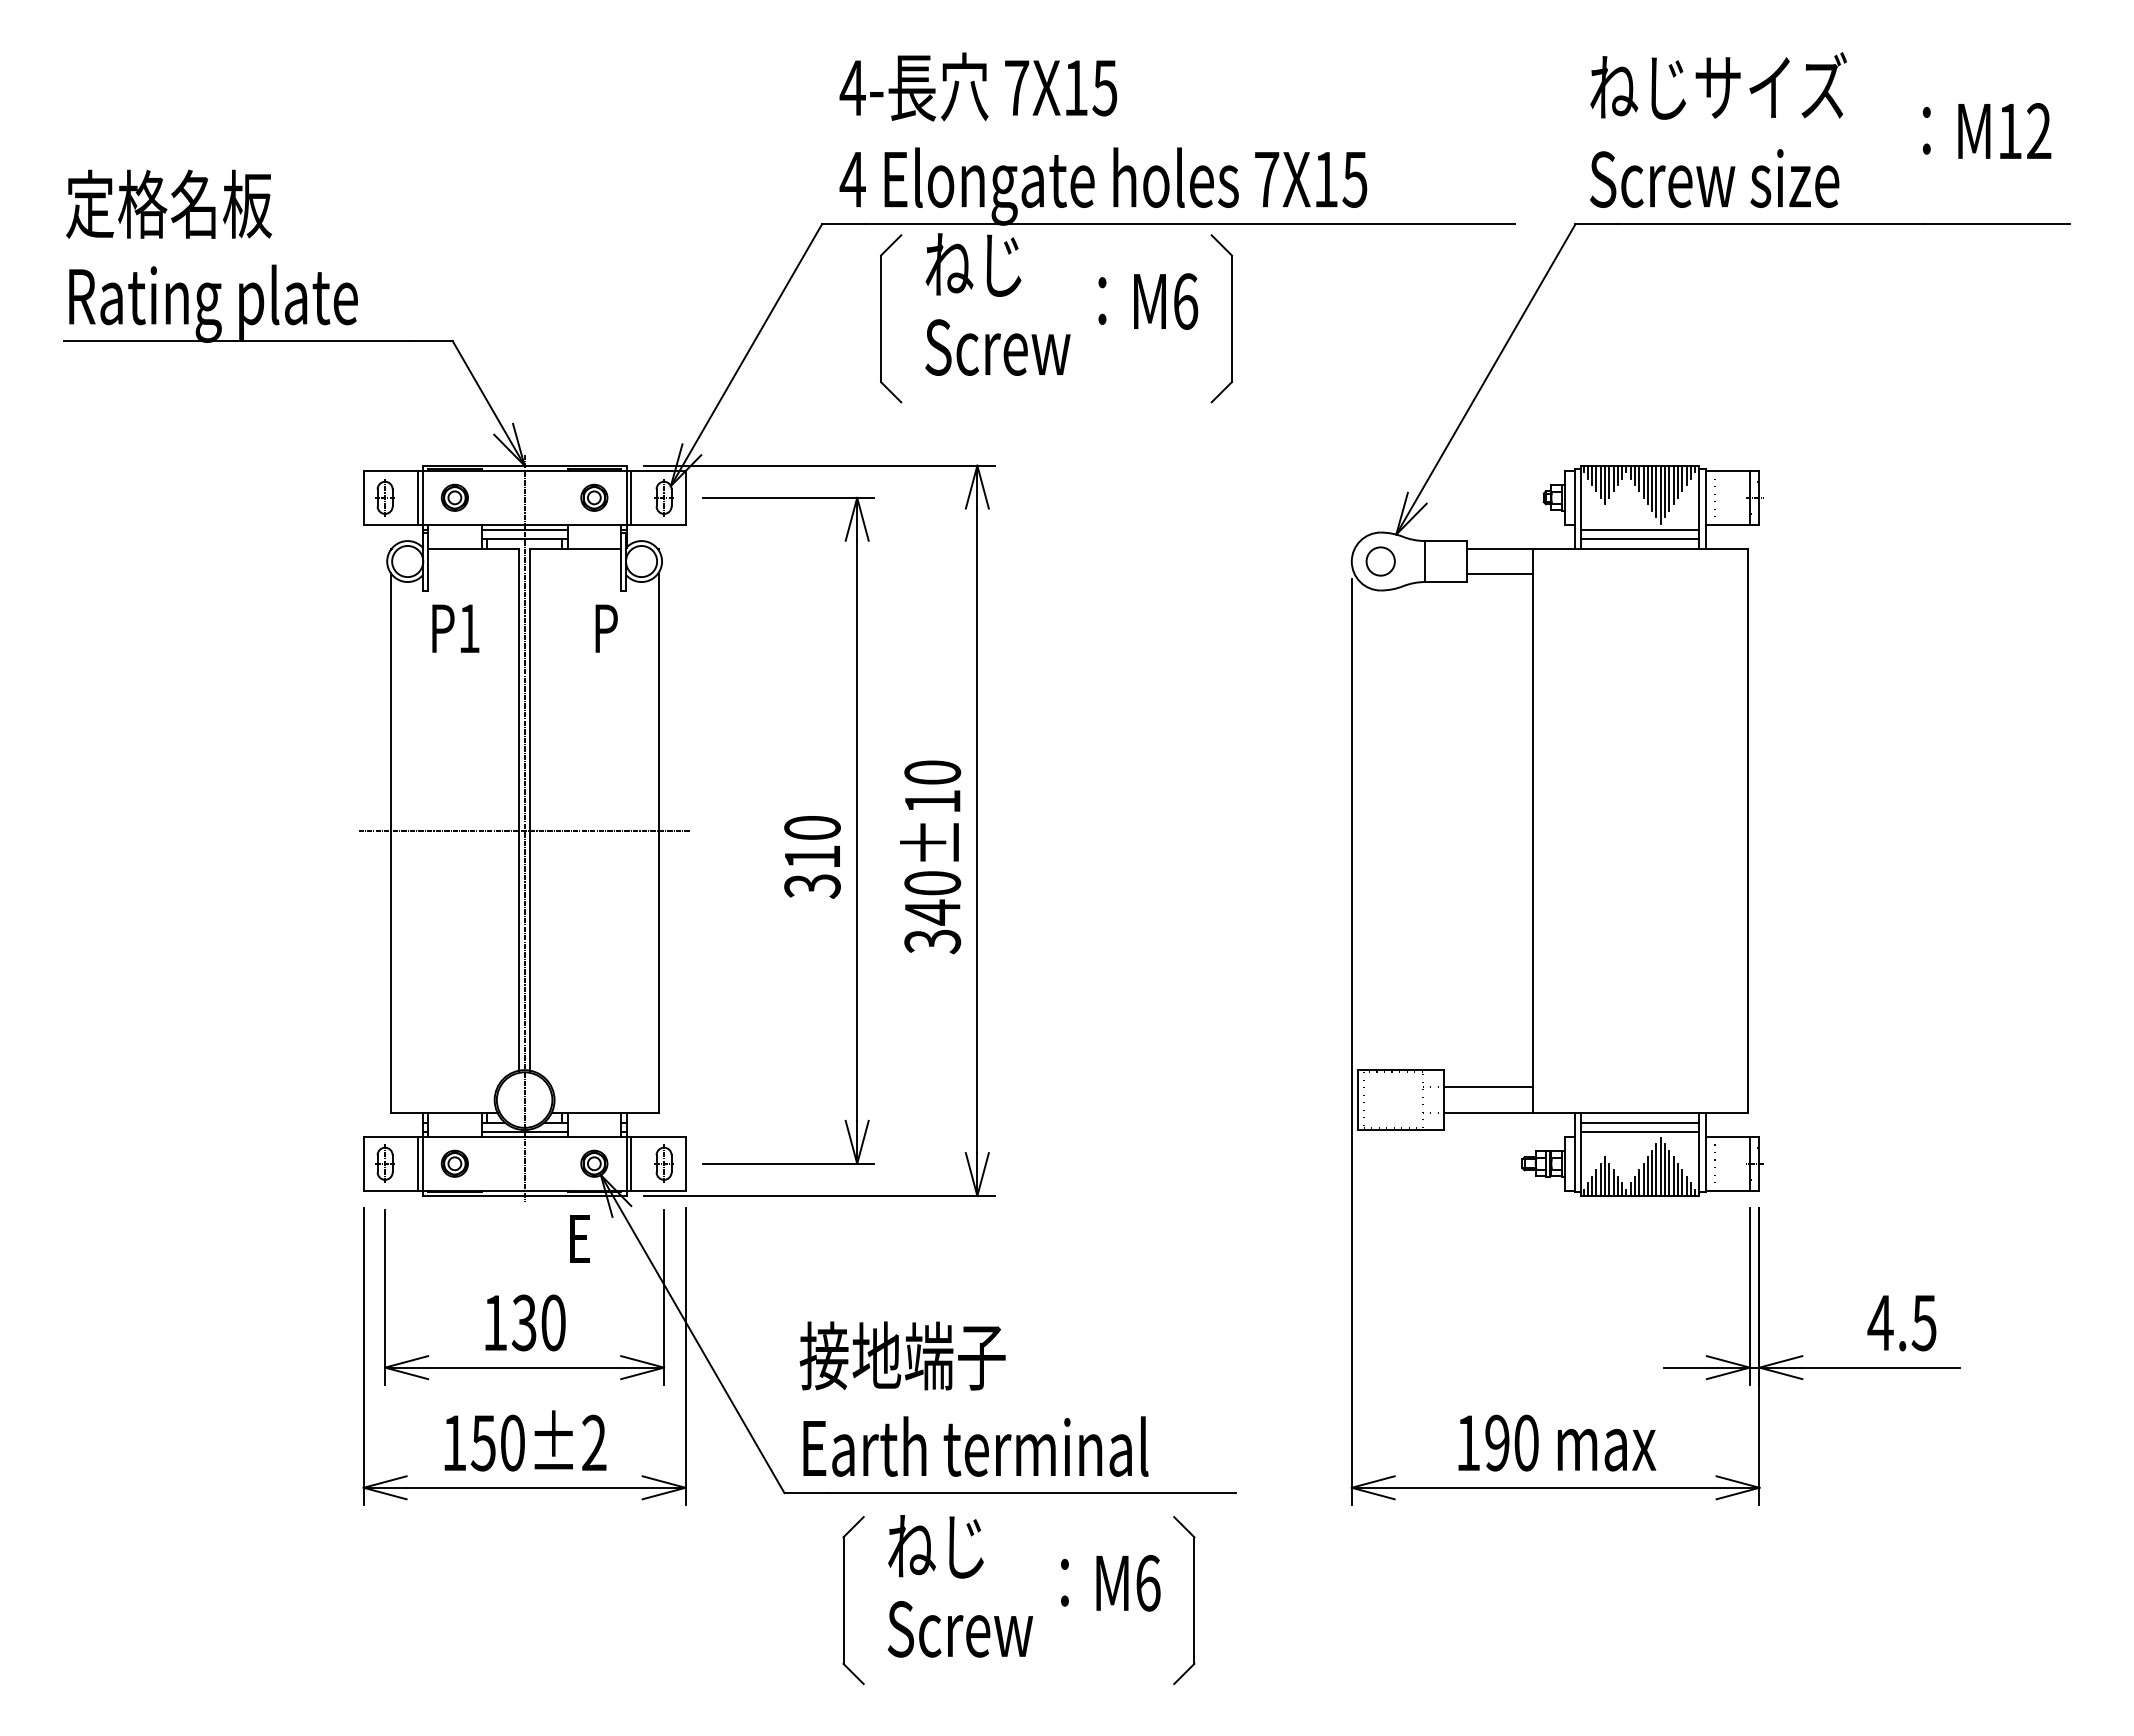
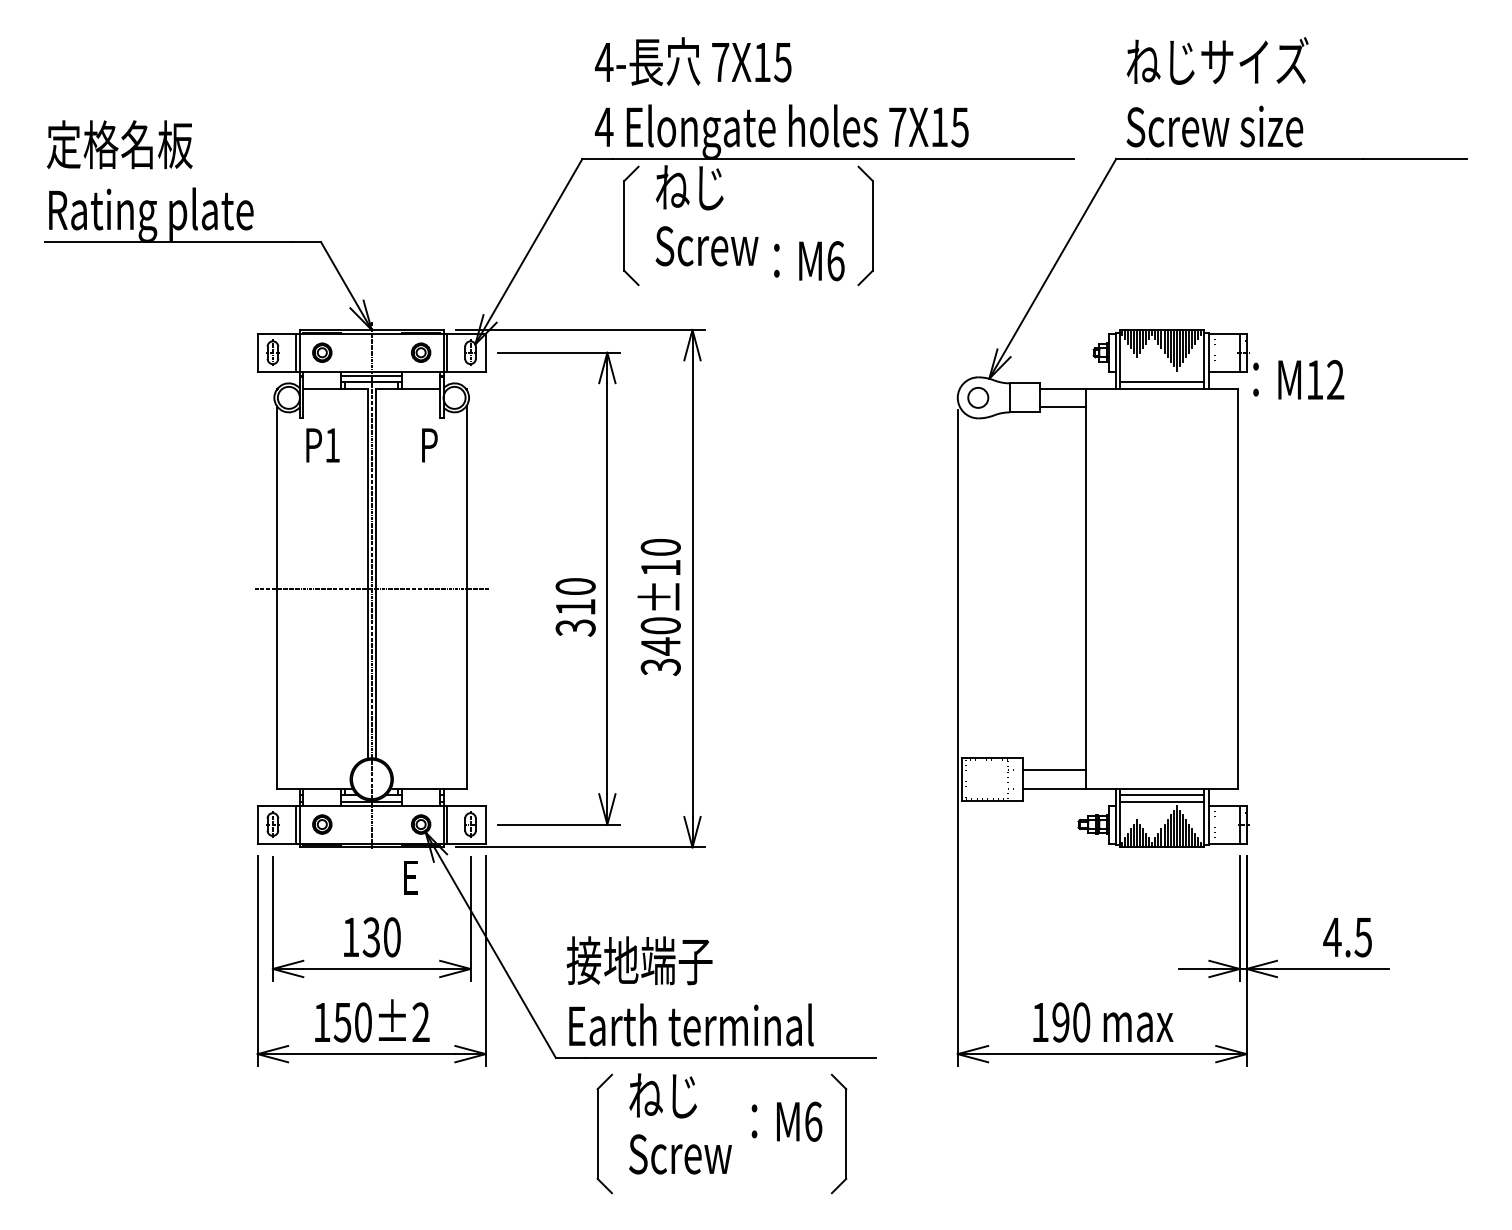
text: (1986, 130) -> (1298, 379), moved
text: (1148, 301) -> (809, 261), moved
line: (1640, 530) -> (1162, 375), removed

